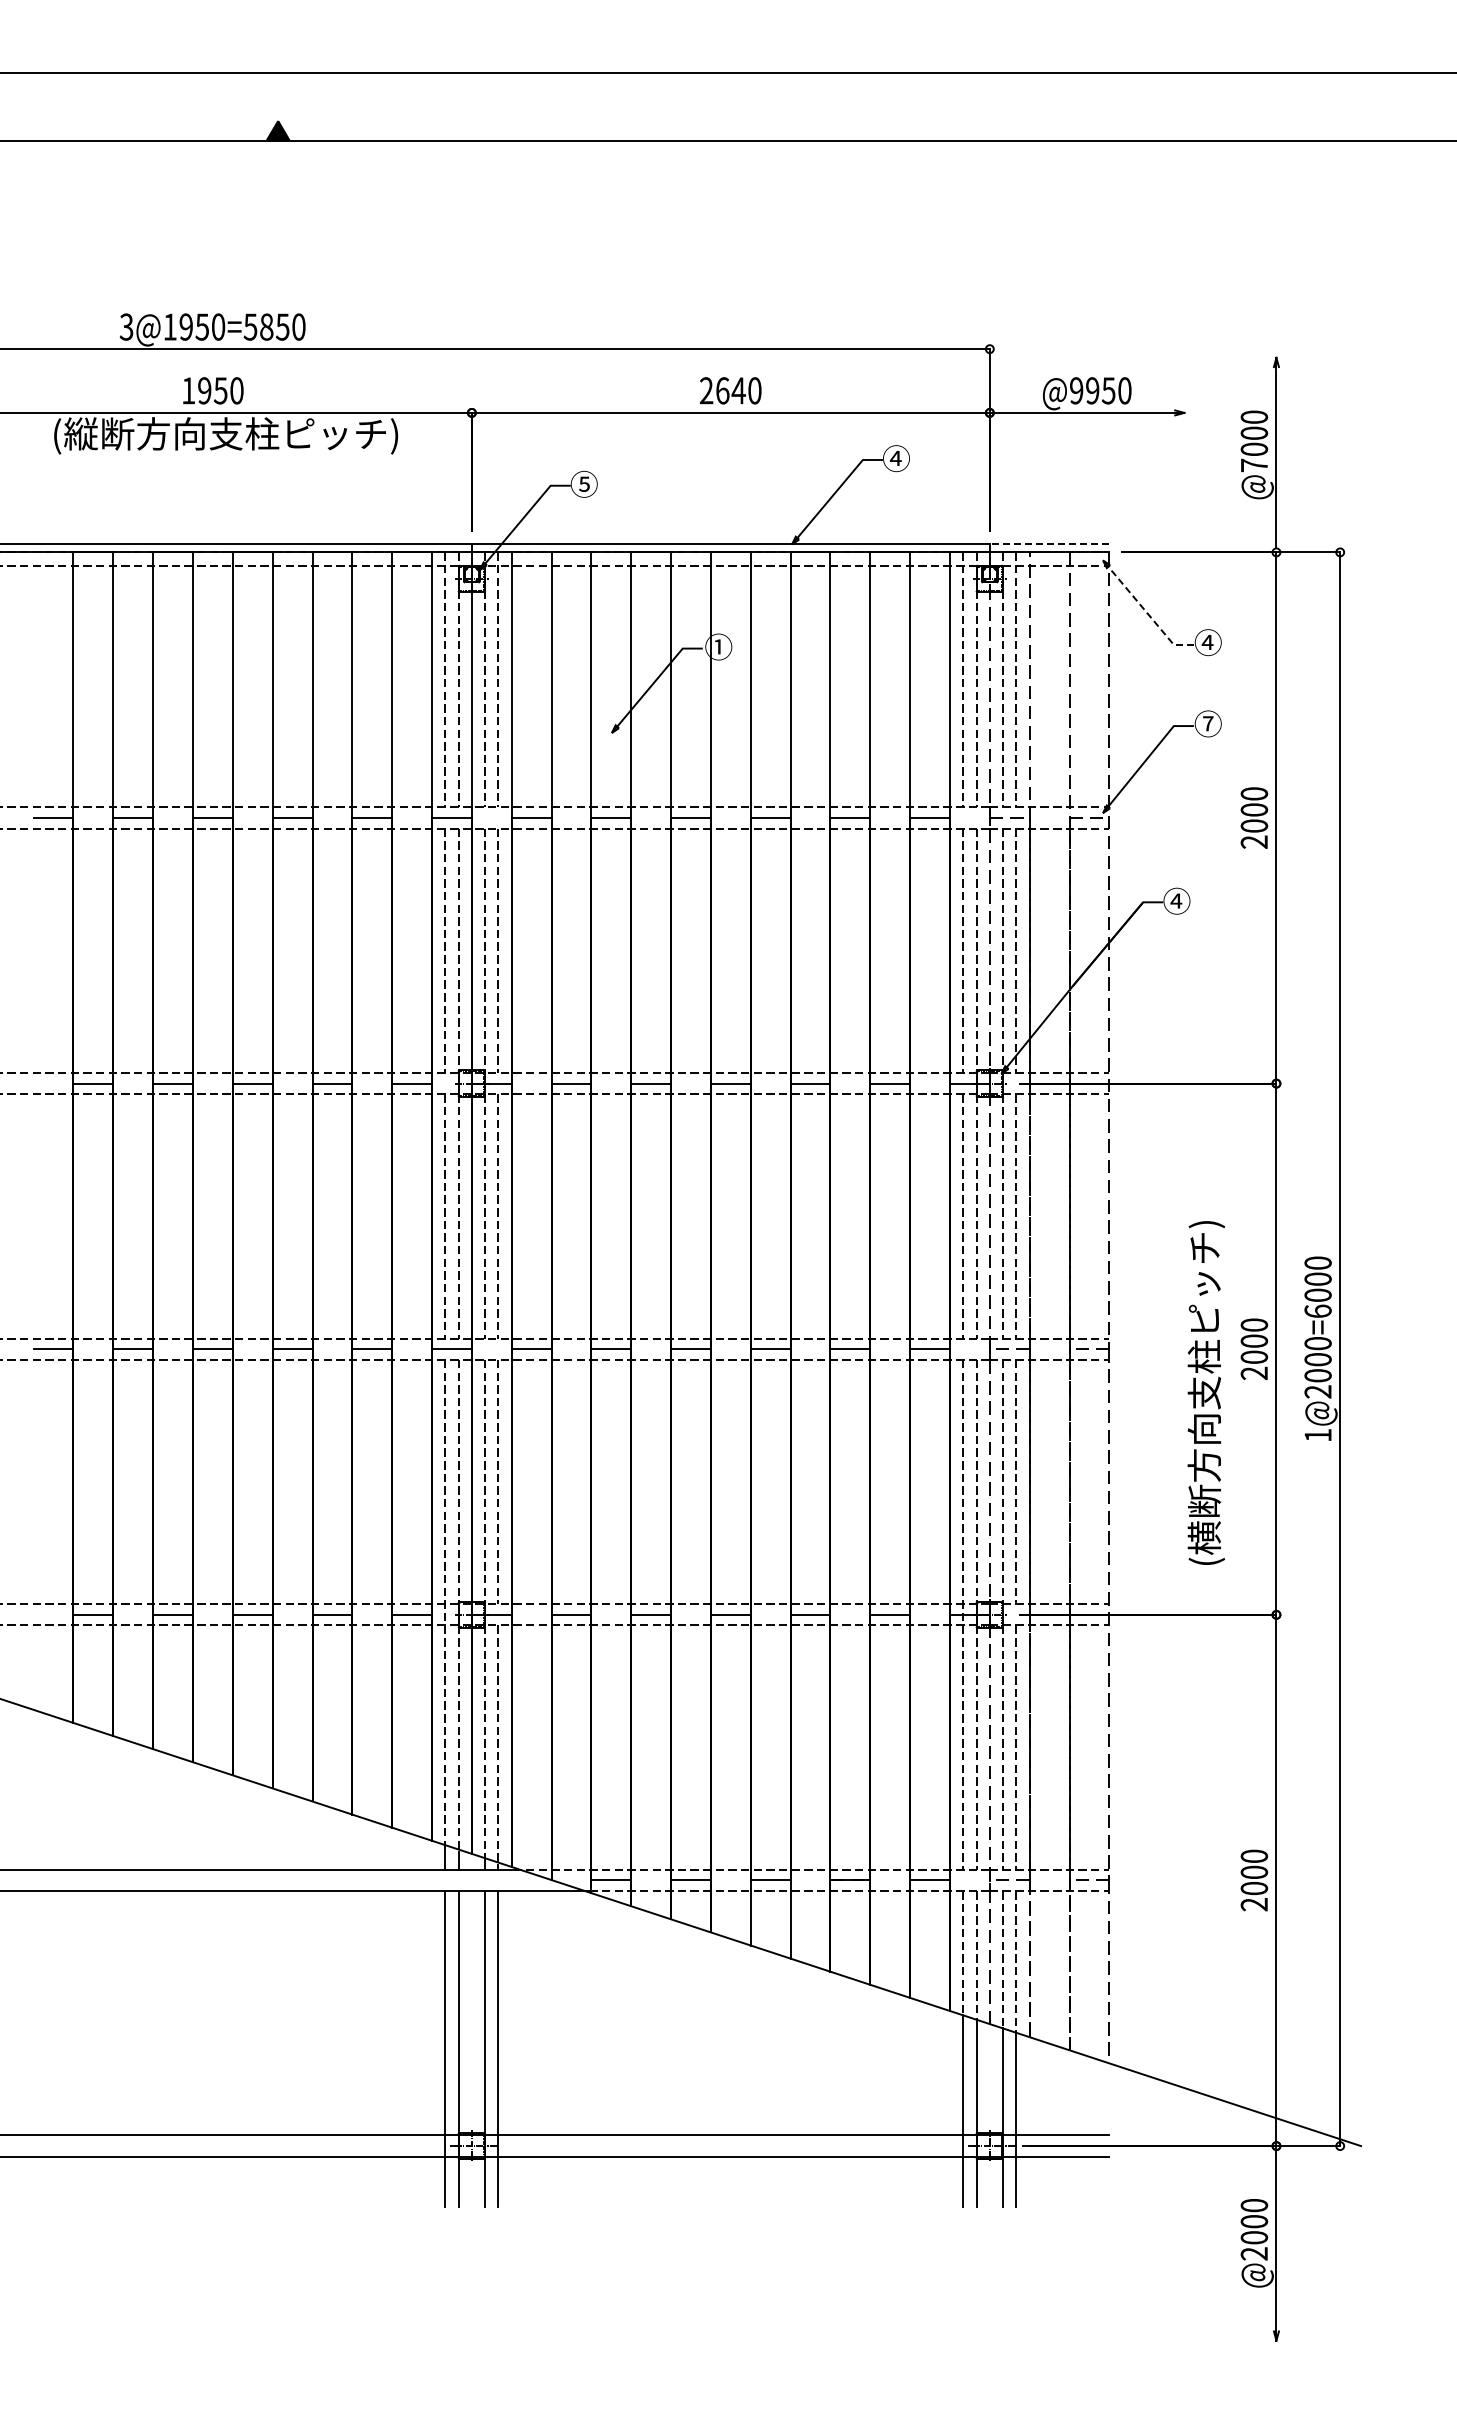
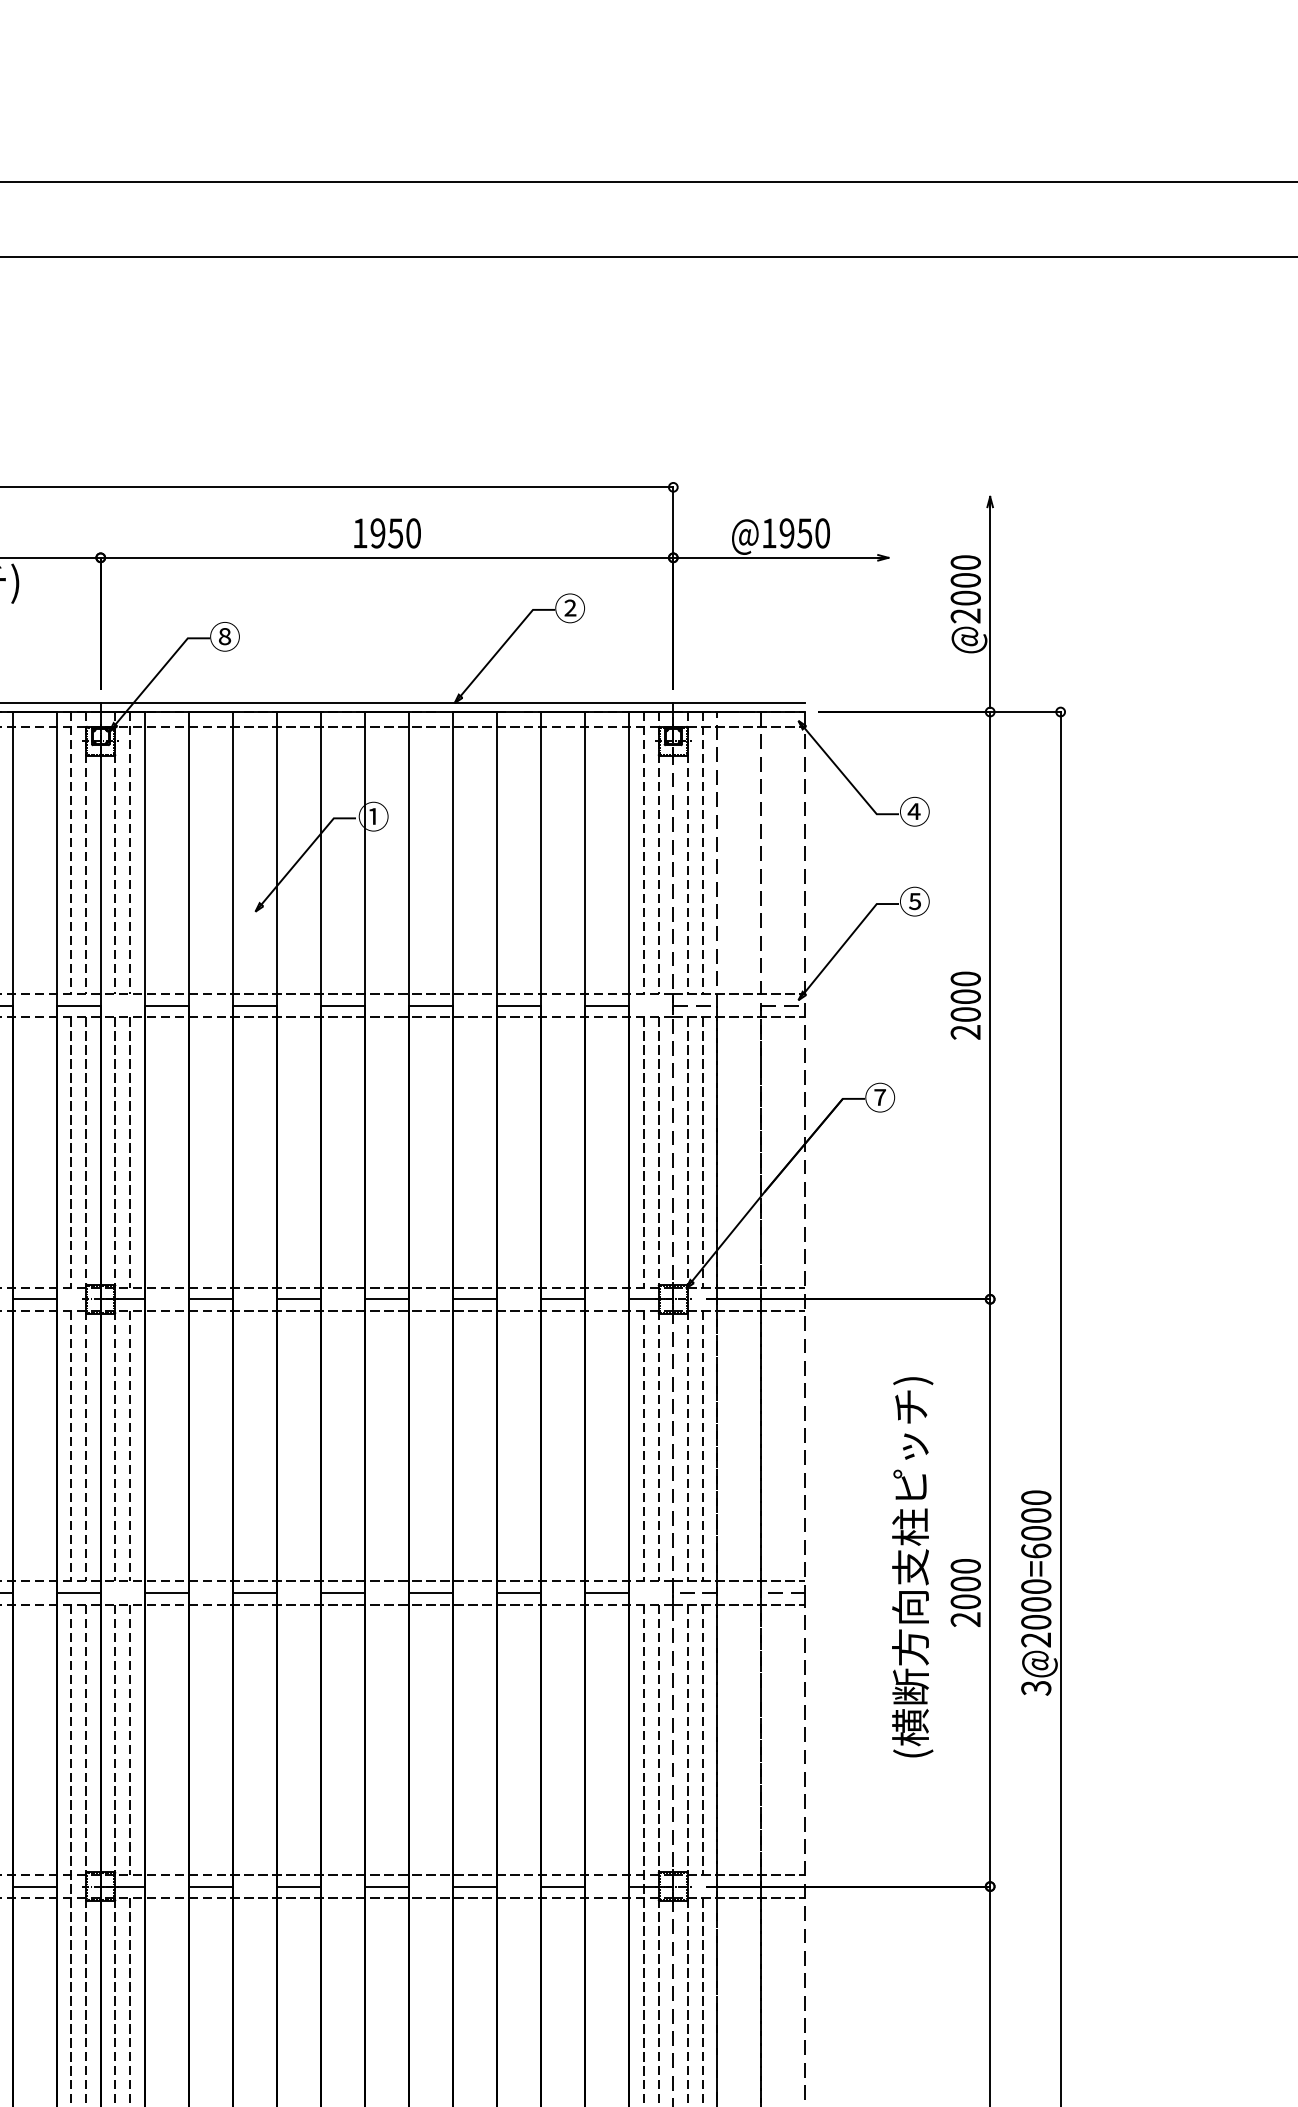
text: (722, 390) -> (377, 533), 2640 -> 1950
text: (1076, 390) -> (769, 533), @9950 -> @1950
text: (896, 457) -> (570, 607), ④ -> ②
text: (1253, 465) -> (964, 615), @7000 -> @2000
text: (583, 483) -> (224, 635), ⑤ -> ⑧
line: (1048, 544) -> (738, 703), dashed -> solid
line: (1145, 610) -> (845, 776), dashed -> solid
text: (1208, 723) -> (915, 901), ⑦ -> ⑤
text: (1176, 900) -> (879, 1096), ④ -> ⑦
text: (1206, 1392) -> (912, 1566), moved
text: (1317, 1435) -> (1035, 1688), 1@2000=6000 -> 3@2000=6000

